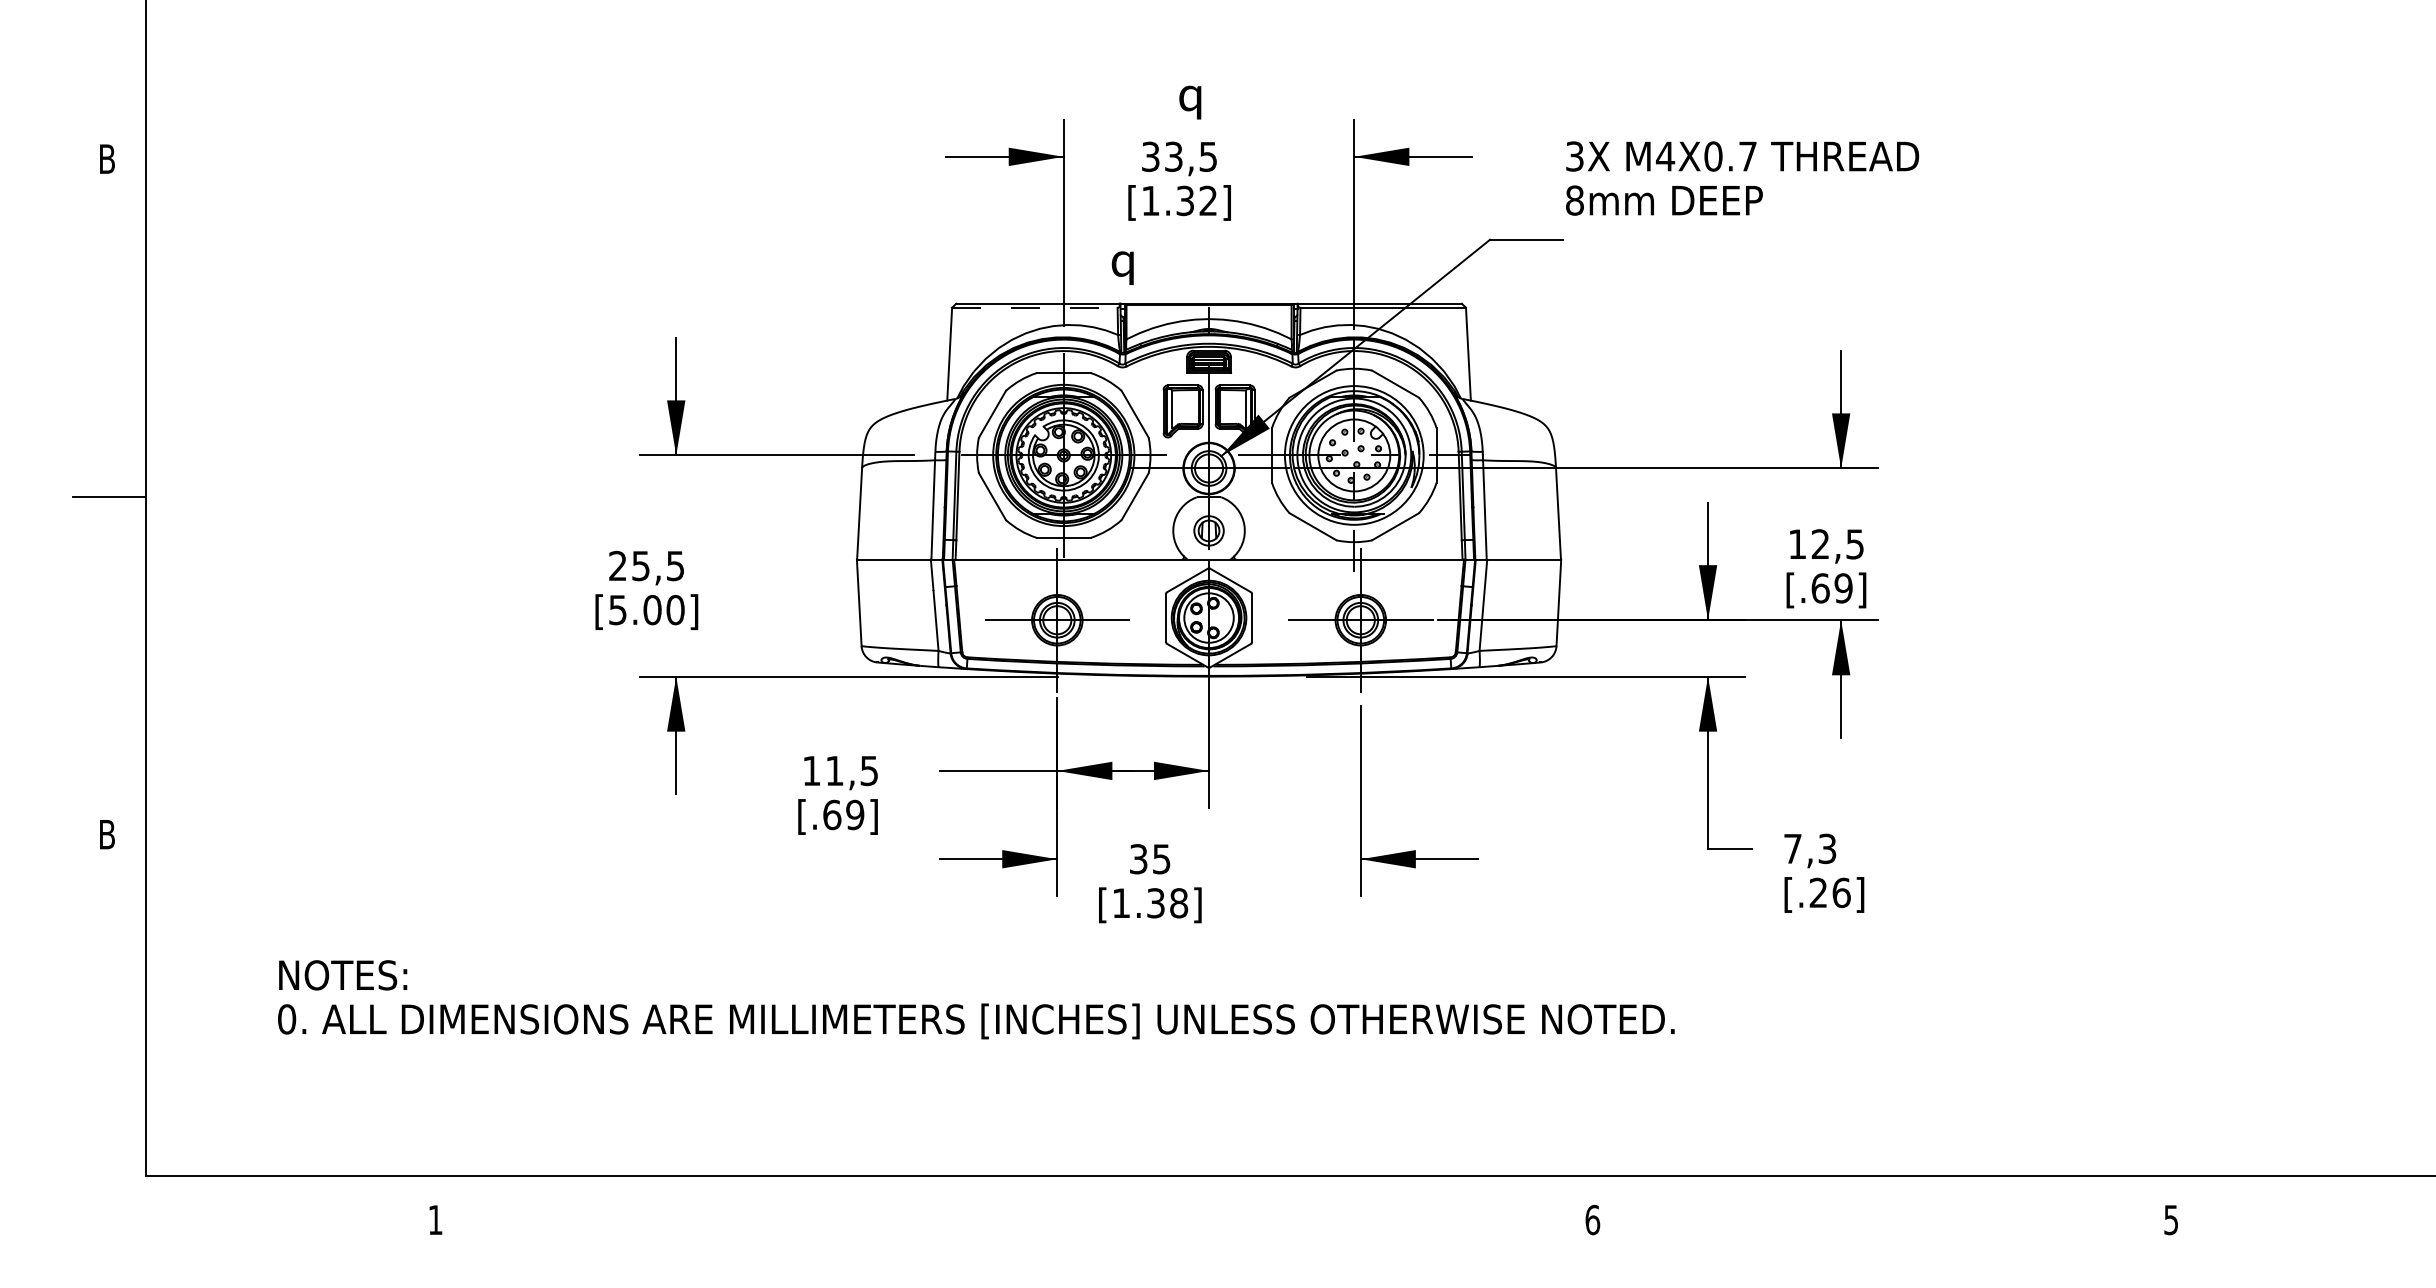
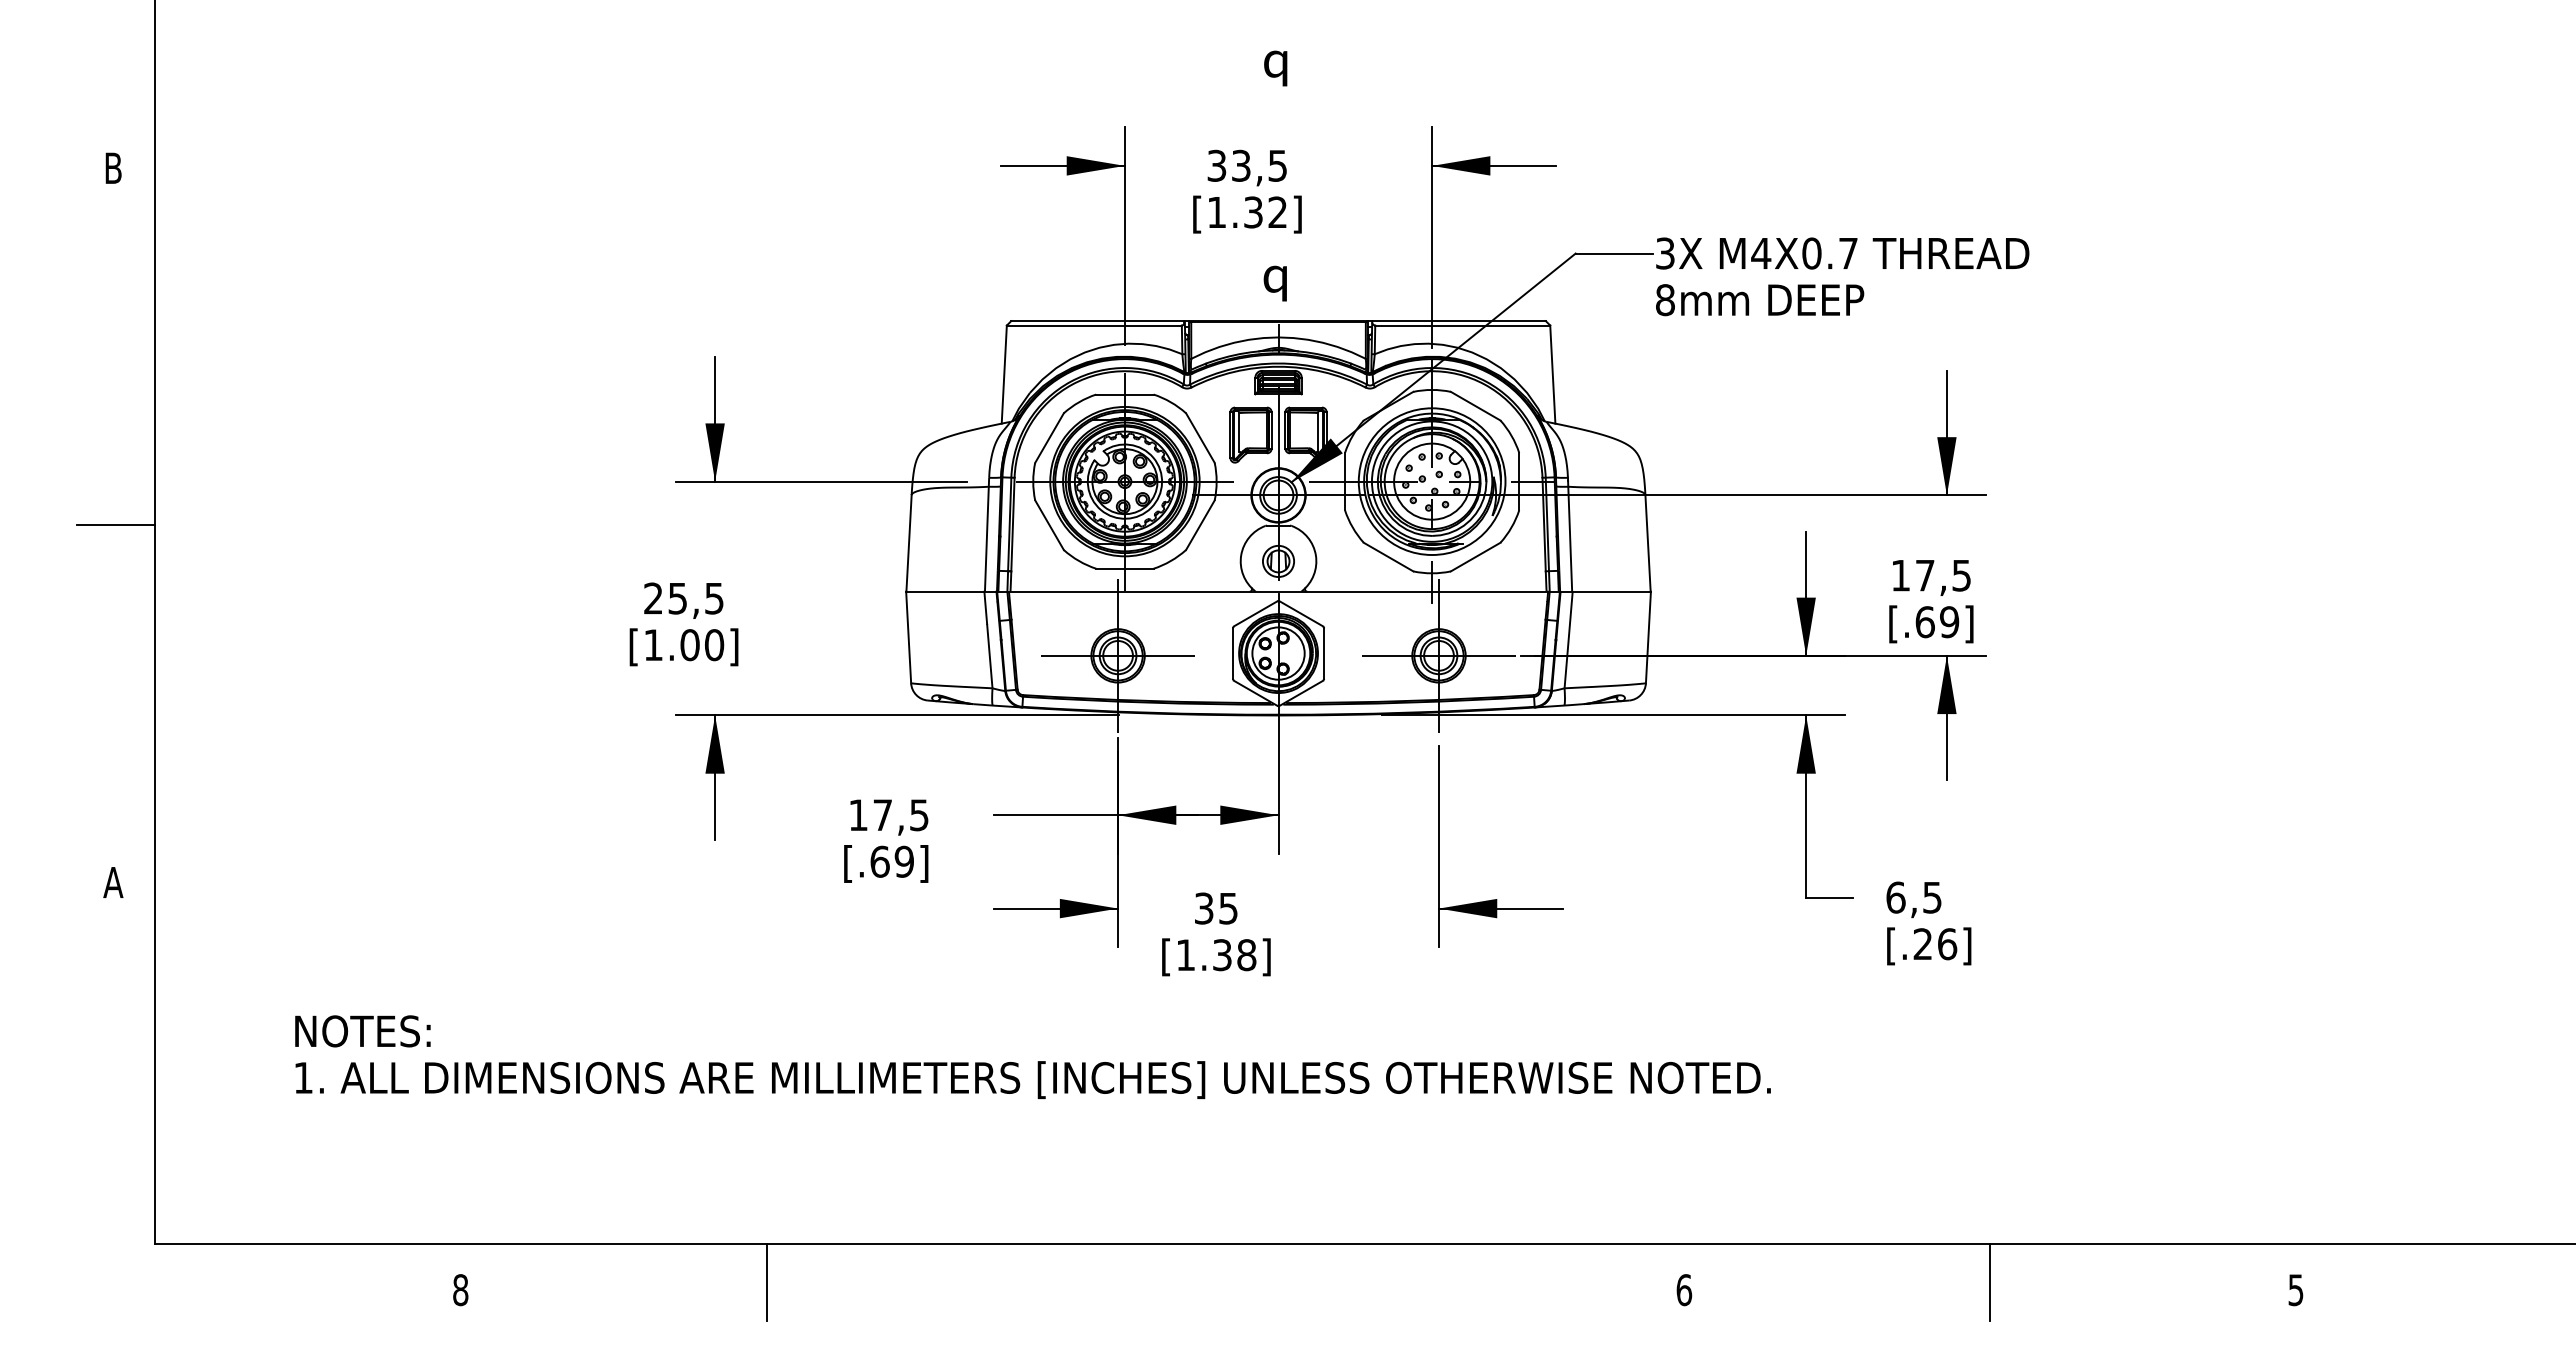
text: (1190, 102) -> (1275, 68), moved
text: (1742, 178) -> (1842, 276), moved
text: (1122, 268) -> (1274, 283), moved
line: (1035, 307) -> (1094, 325), dashed -> solid
text: (1820, 544) -> (1925, 575), 12,5 -> 17,5
text: (617, 610) -> (653, 645), [5.00] -> [1.00]
text: (834, 770) -> (882, 814), 11,5 -> 17,5
text: (107, 834) -> (113, 882), B -> A
text: (1809, 848) -> (1913, 897), 7,3 -> 6,5
text: (286, 1018) -> (303, 1077), 0. -> 1.
line: (724, 1212) -> (766, 1282), added
line: (1882, 1212) -> (1990, 1282), added
text: (435, 1220) -> (460, 1290), 1 -> 8

